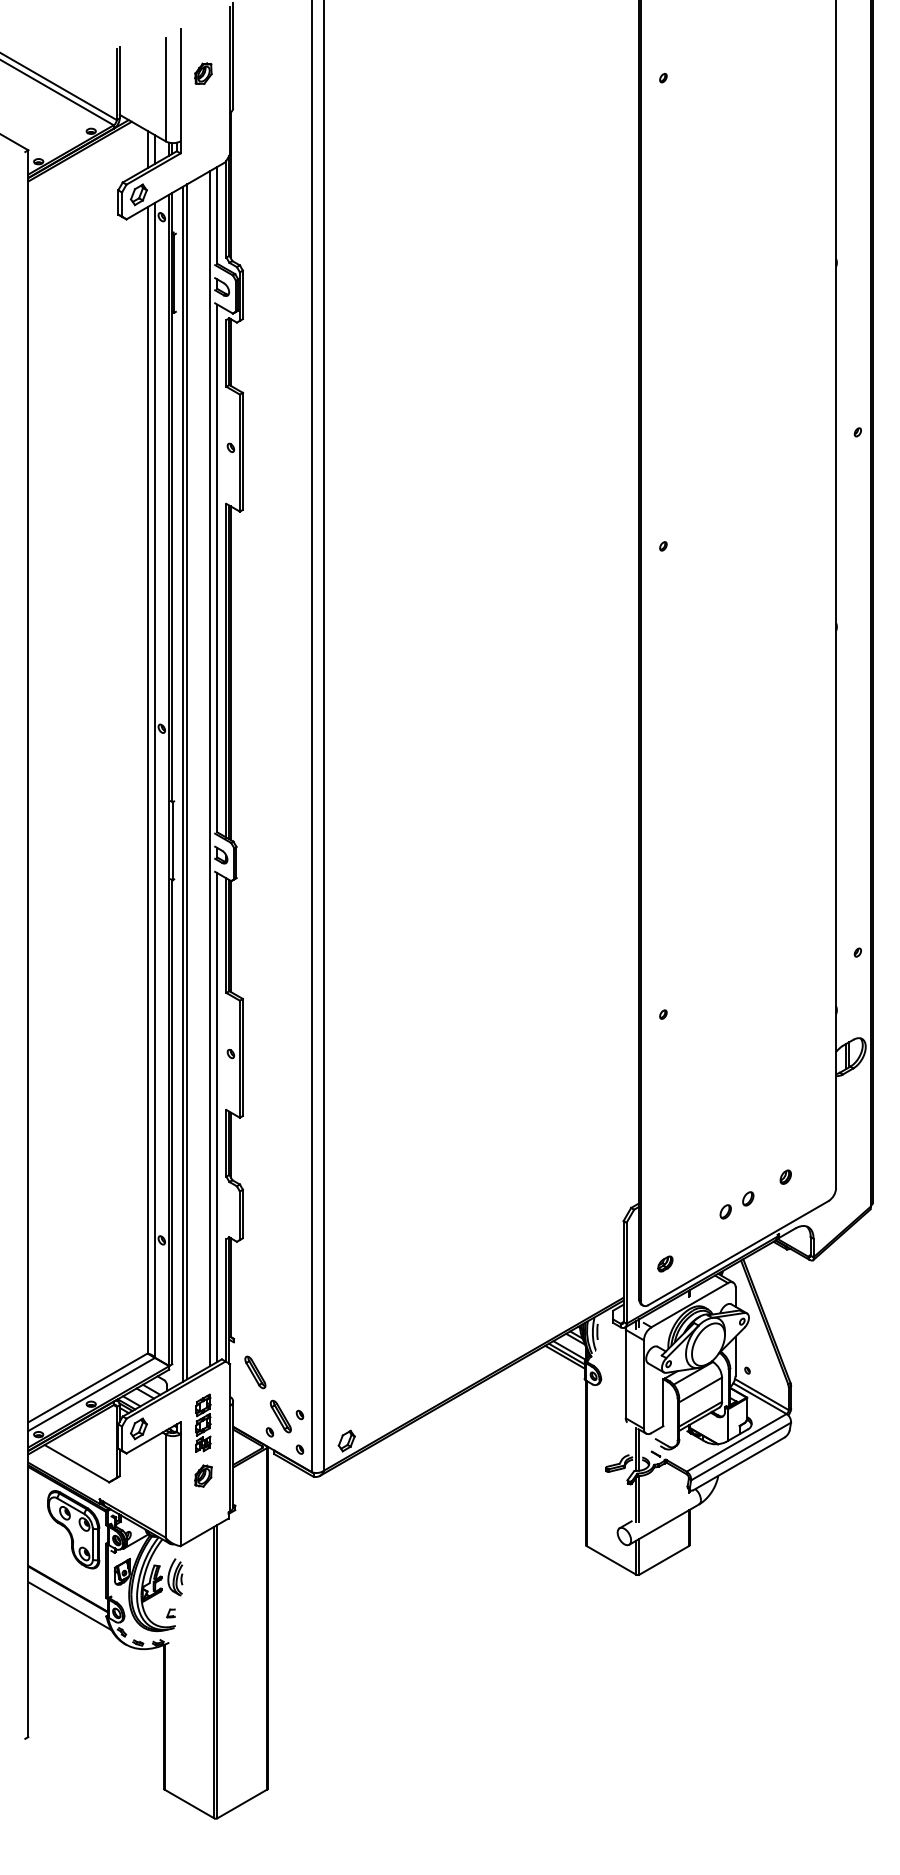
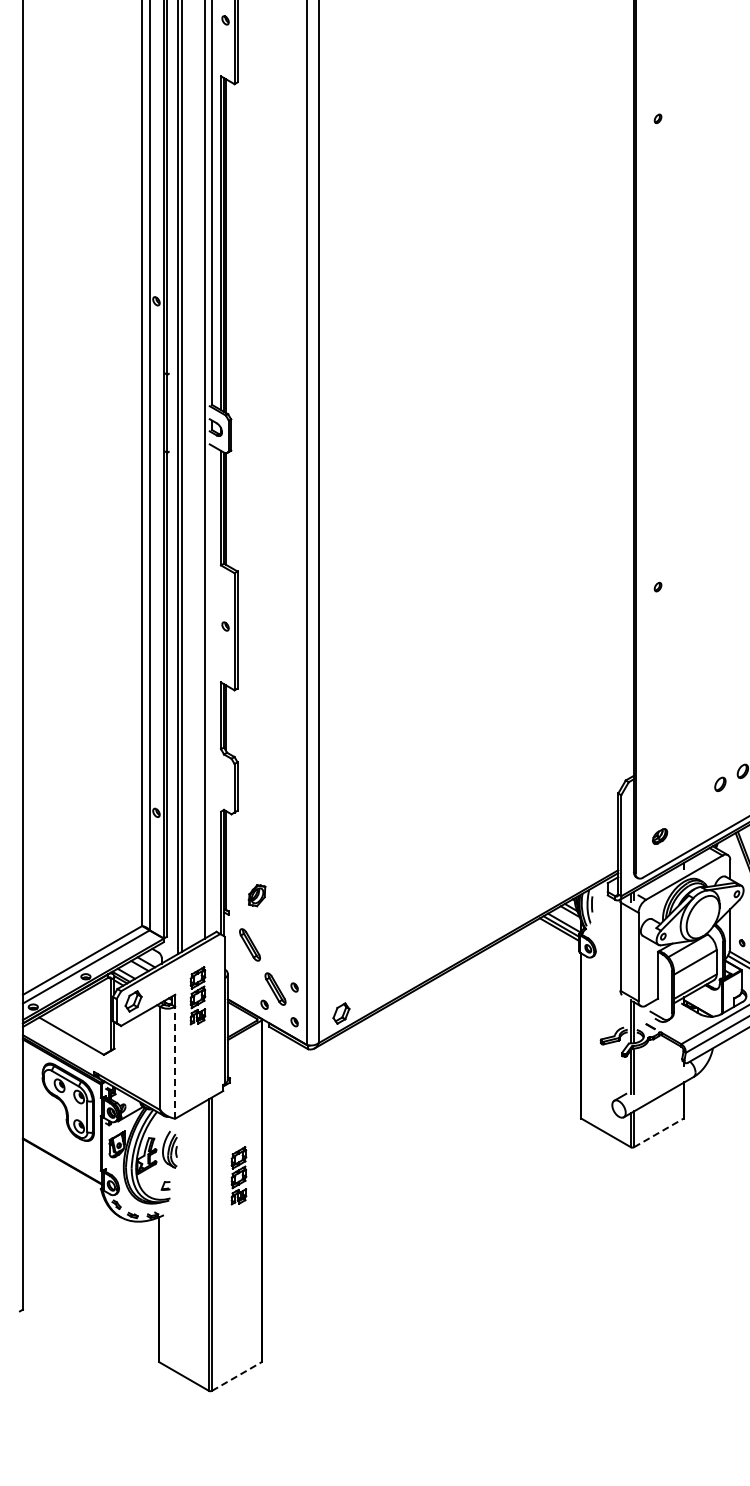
line: (217, 1117) -> (212, 690), removed
part: (203, 1475) -> (257, 895), moved
line: (180, 1490) -> (175, 1063), solid -> dashed
line: (664, 1560) -> (659, 1133), solid -> dashed
part: (244, 1602) -> (239, 1175), added
line: (69, 1606) -> (64, 1179), removed
line: (242, 1804) -> (237, 1377), solid -> dashed

